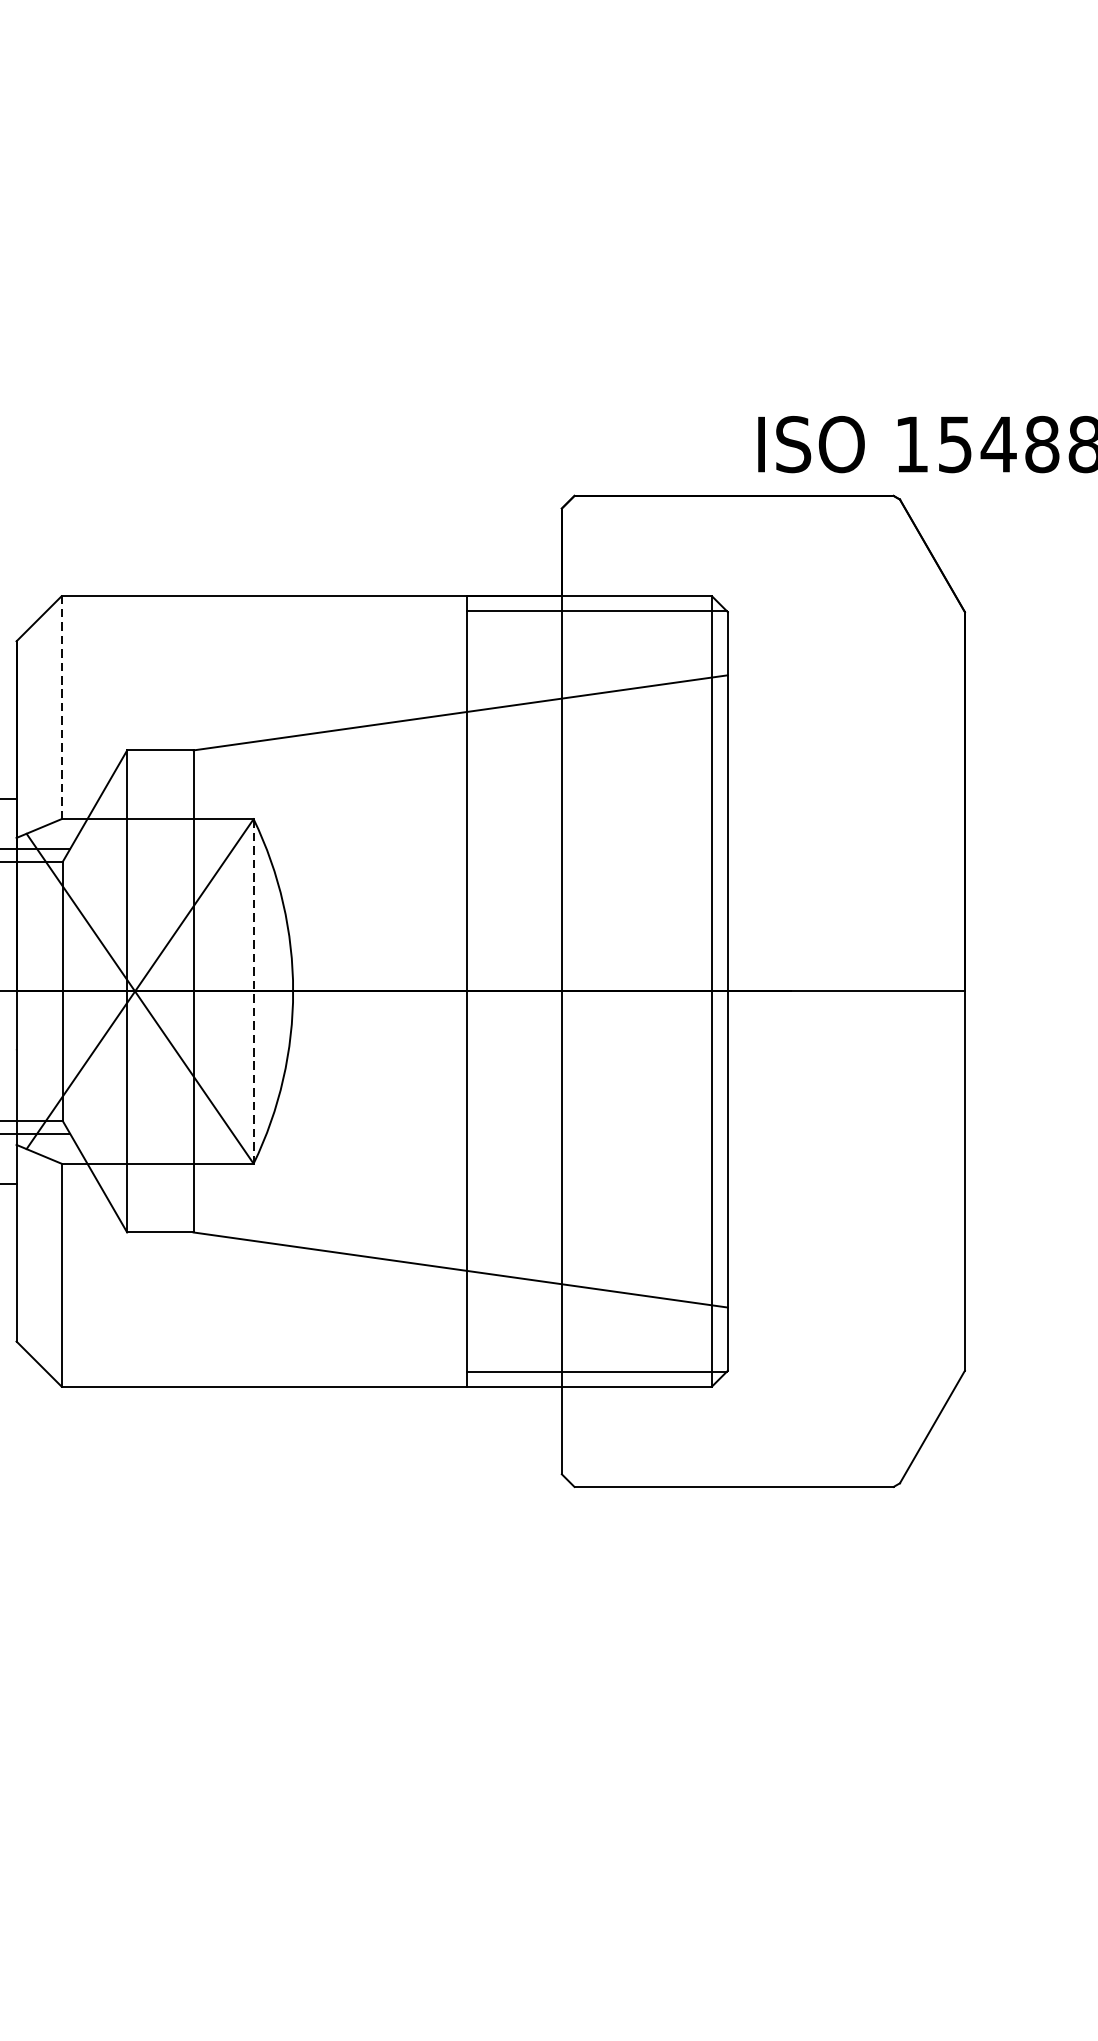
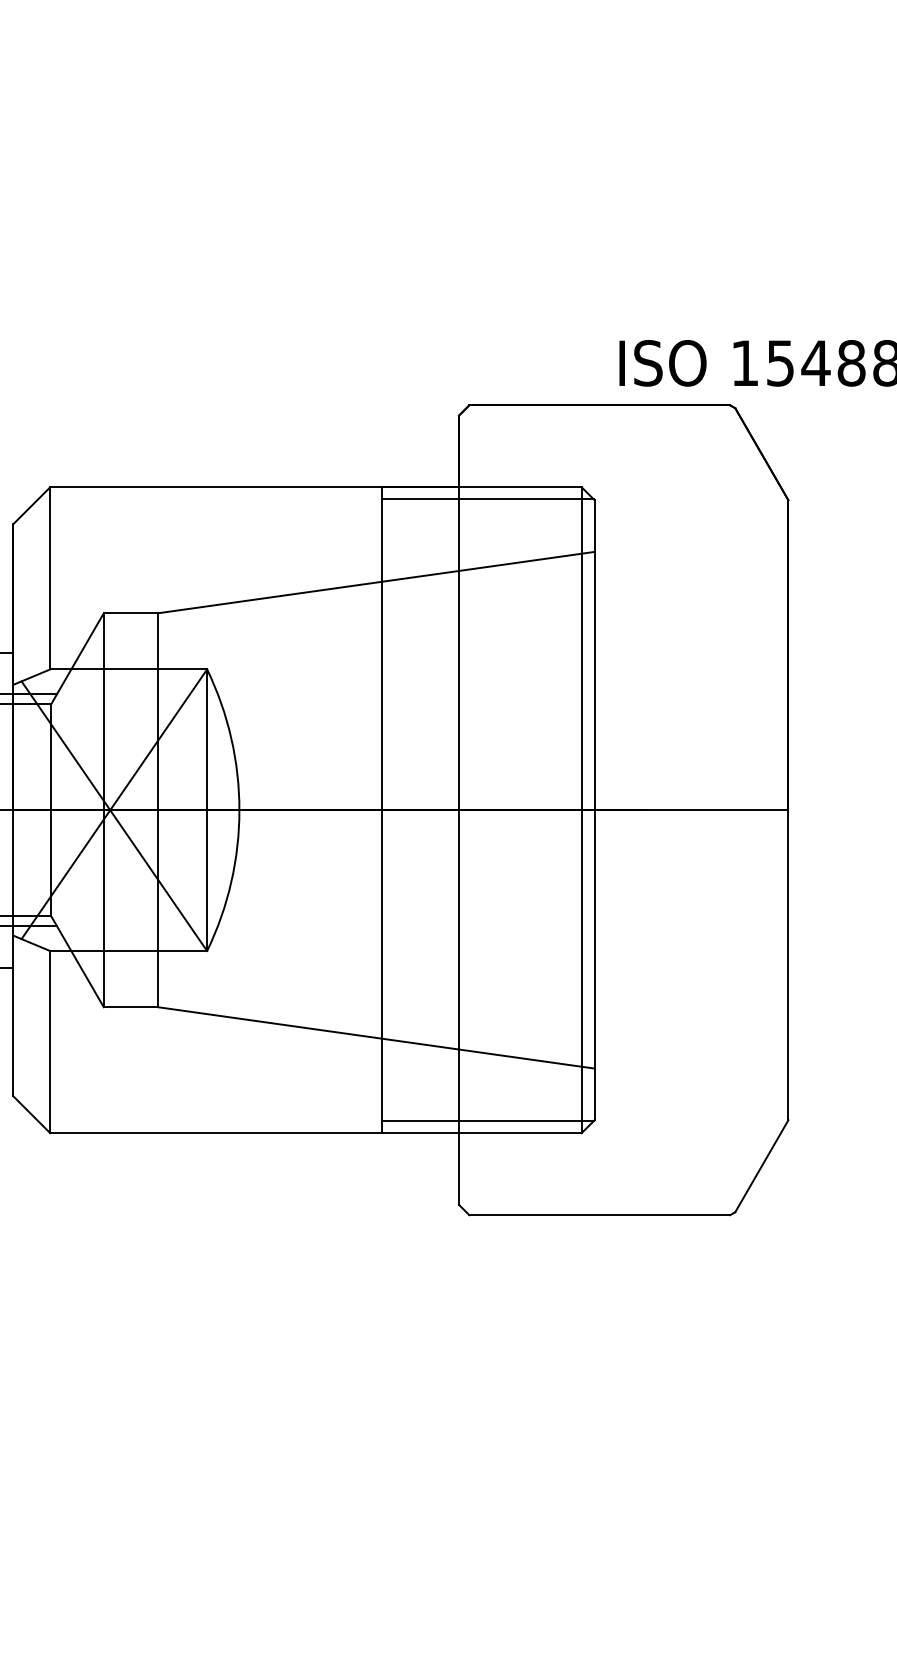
line: (61, 706) -> (50, 577), dashed -> solid
line: (254, 991) -> (207, 810), dashed -> solid

